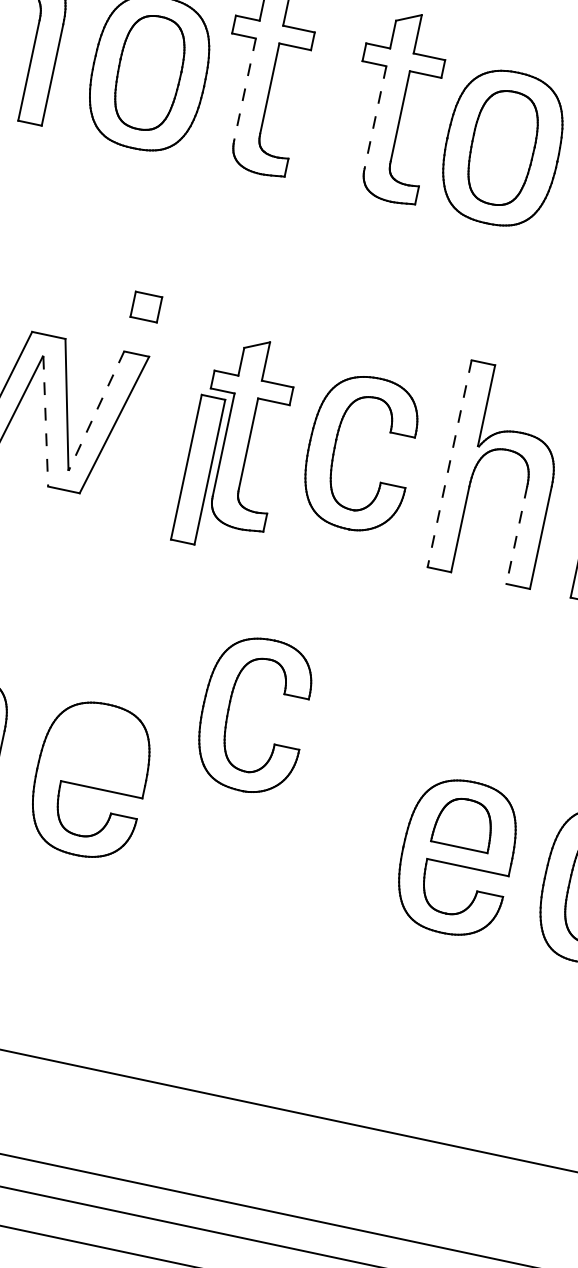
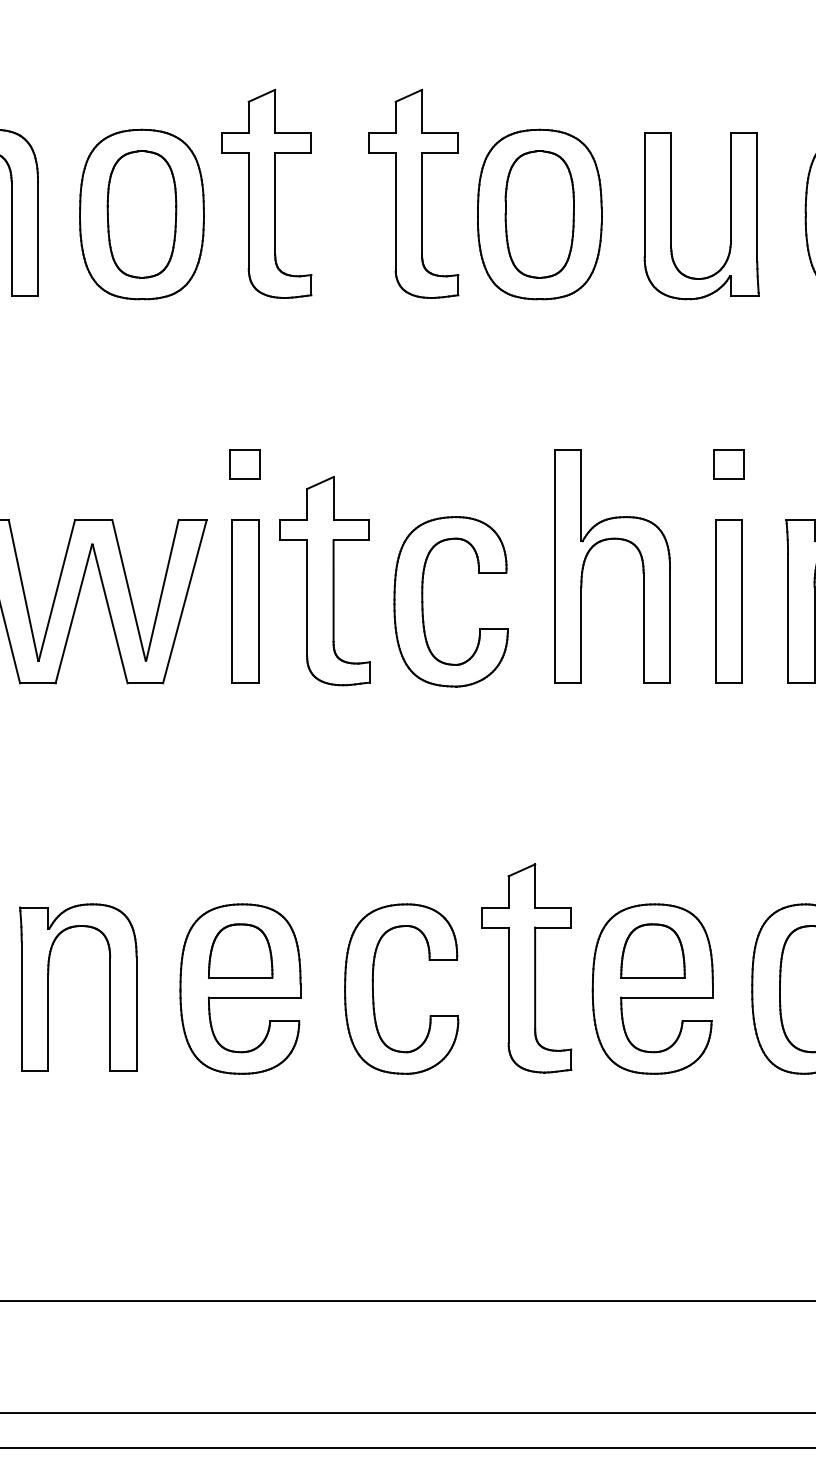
line: (244, 89) -> (248, 210), dashed -> solid
line: (375, 117) -> (395, 210), dashed -> solid
part: (145, 306) -> (244, 464), moved
line: (96, 411) -> (162, 591), dashed -> solid
line: (46, 421) -> (110, 613), dashed -> solid
part: (335, 447) -> (423, 601), moved
line: (449, 463) -> (554, 566), dashed -> solid
part: (198, 469) -> (245, 601), moved
line: (516, 535) -> (643, 628), dashed -> solid
part: (229, 709) -> (373, 988), moved
part: (98, 745) -> (240, 950), added
part: (348, 815) -> (526, 968), added

